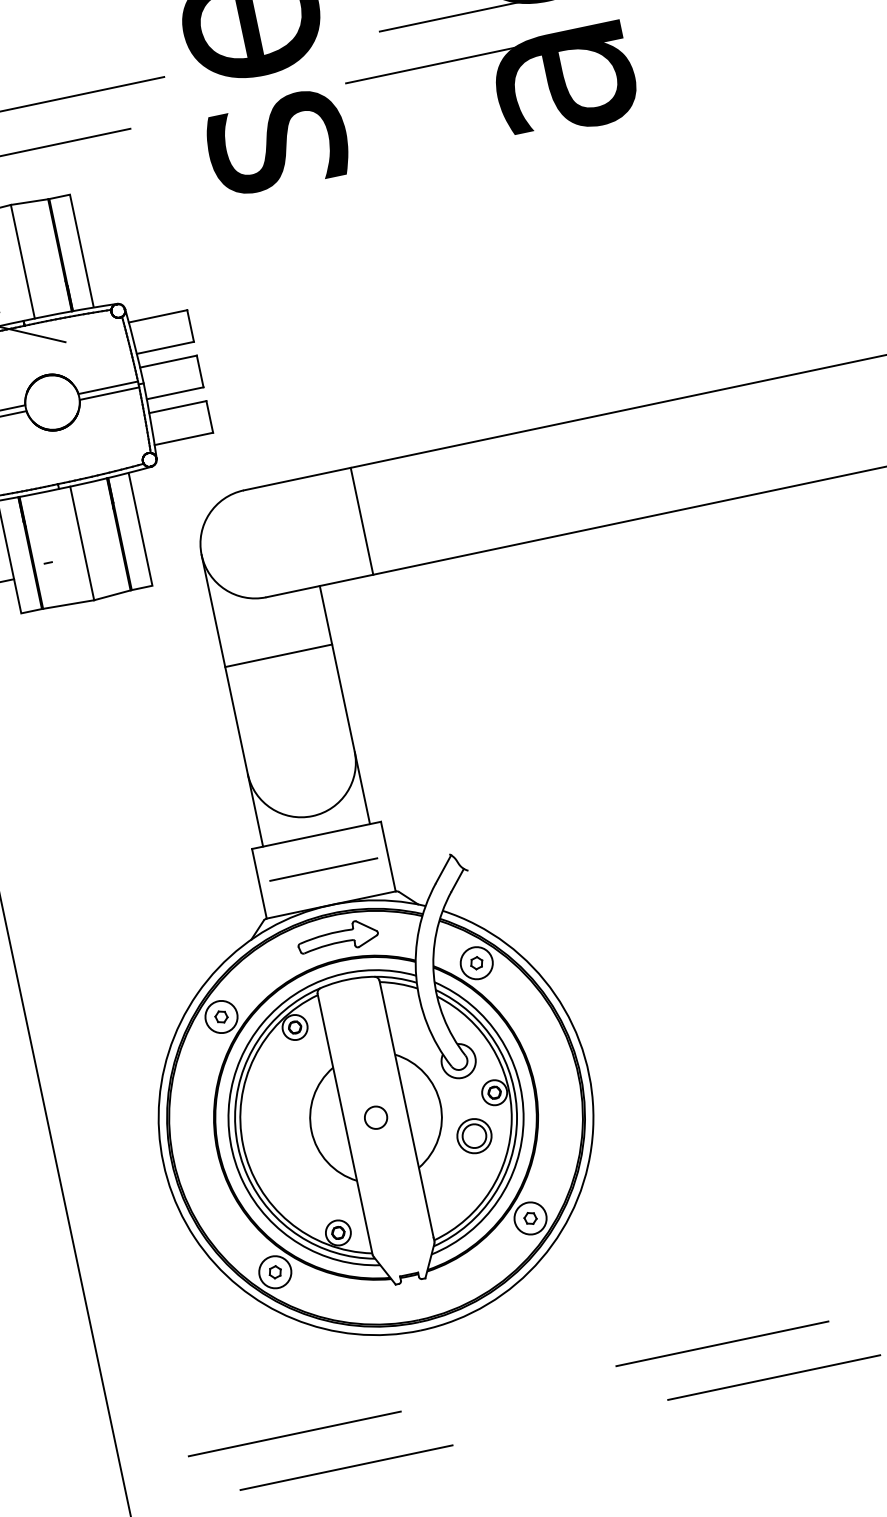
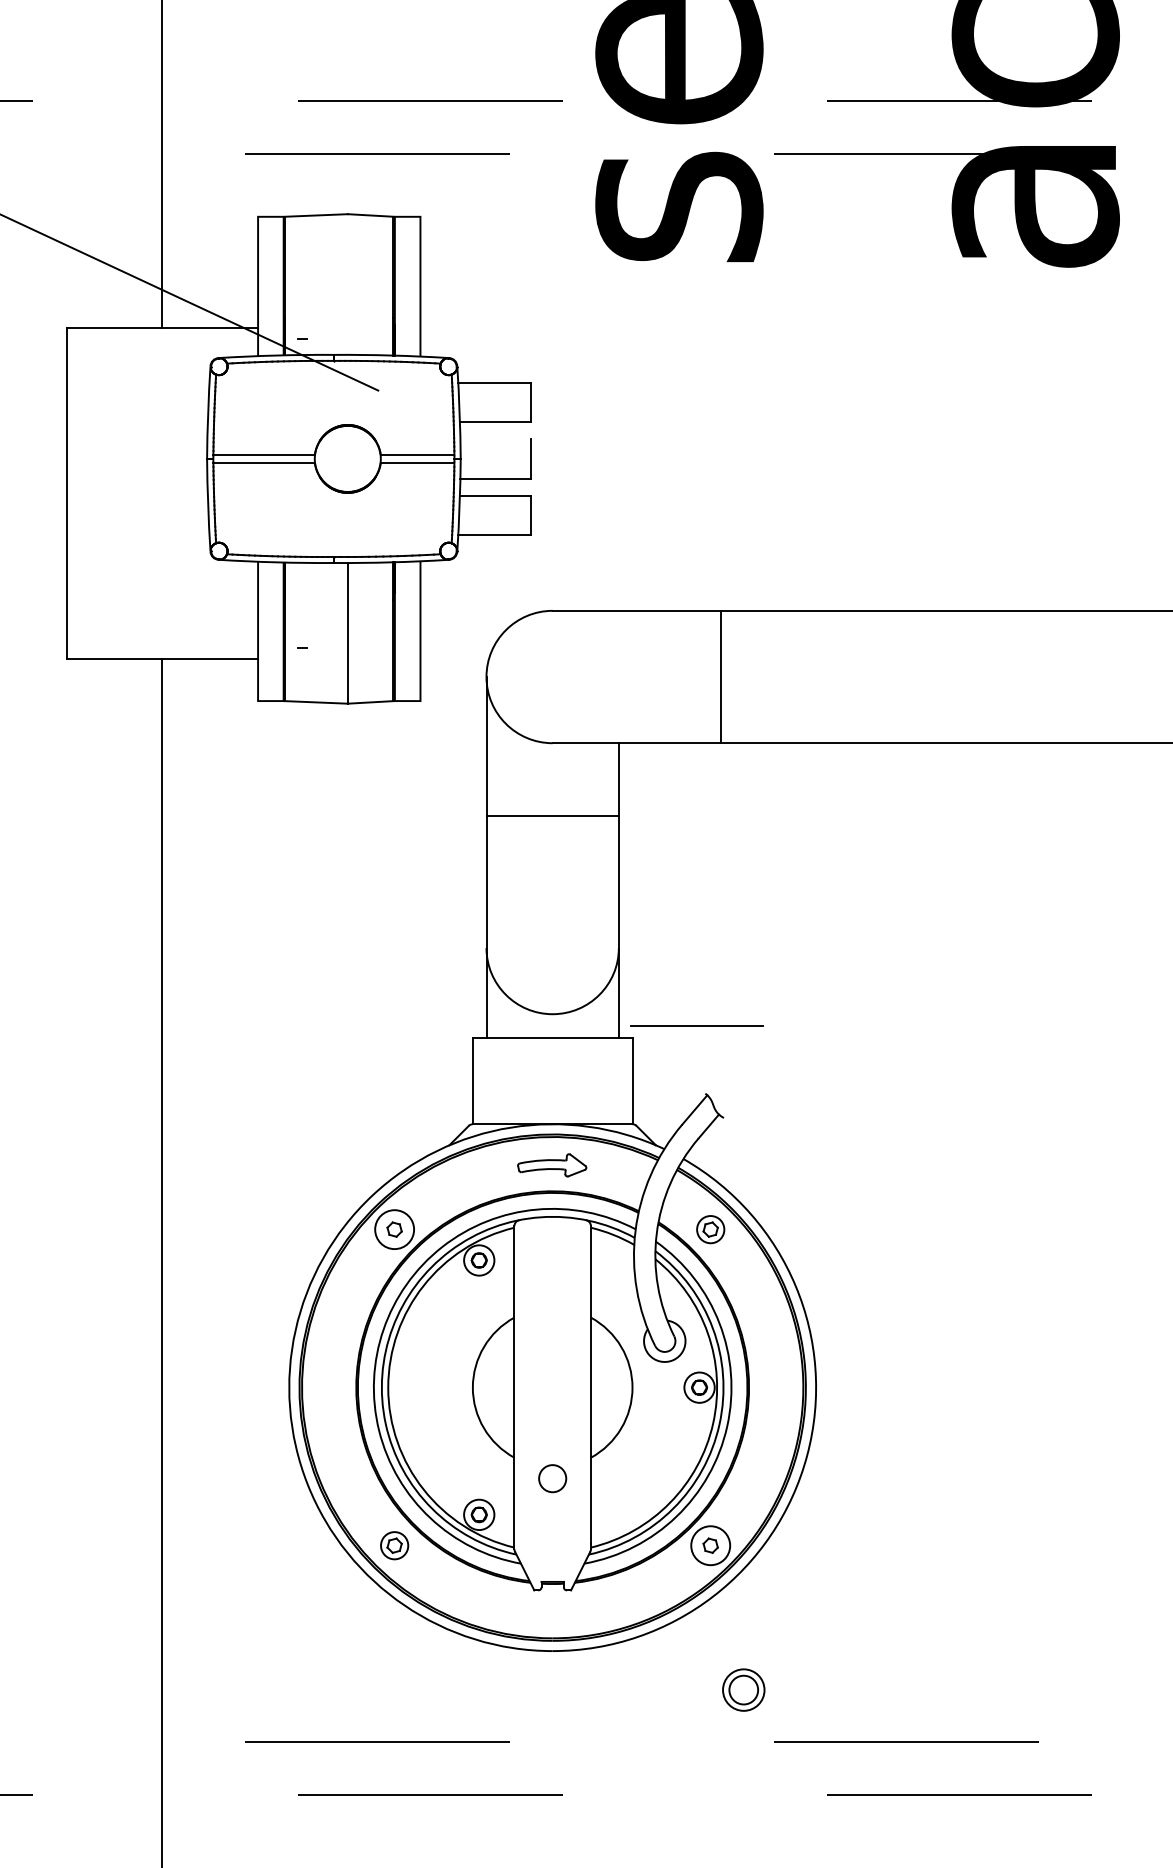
line: (22, 261) -> (347, 284), removed
line: (168, 361) -> (495, 439), removed
line: (362, 520) -> (721, 676), moved
line: (323, 868) -> (696, 1025), moved
part: (337, 938) -> (551, 1165), size x0.7
circle: (476, 963) -> (710, 1229), size x0.7
circle: (375, 1117) -> (552, 1478), moved
part: (474, 1135) -> (743, 1689), moved
circle: (275, 1272) -> (394, 1545), size x0.7

